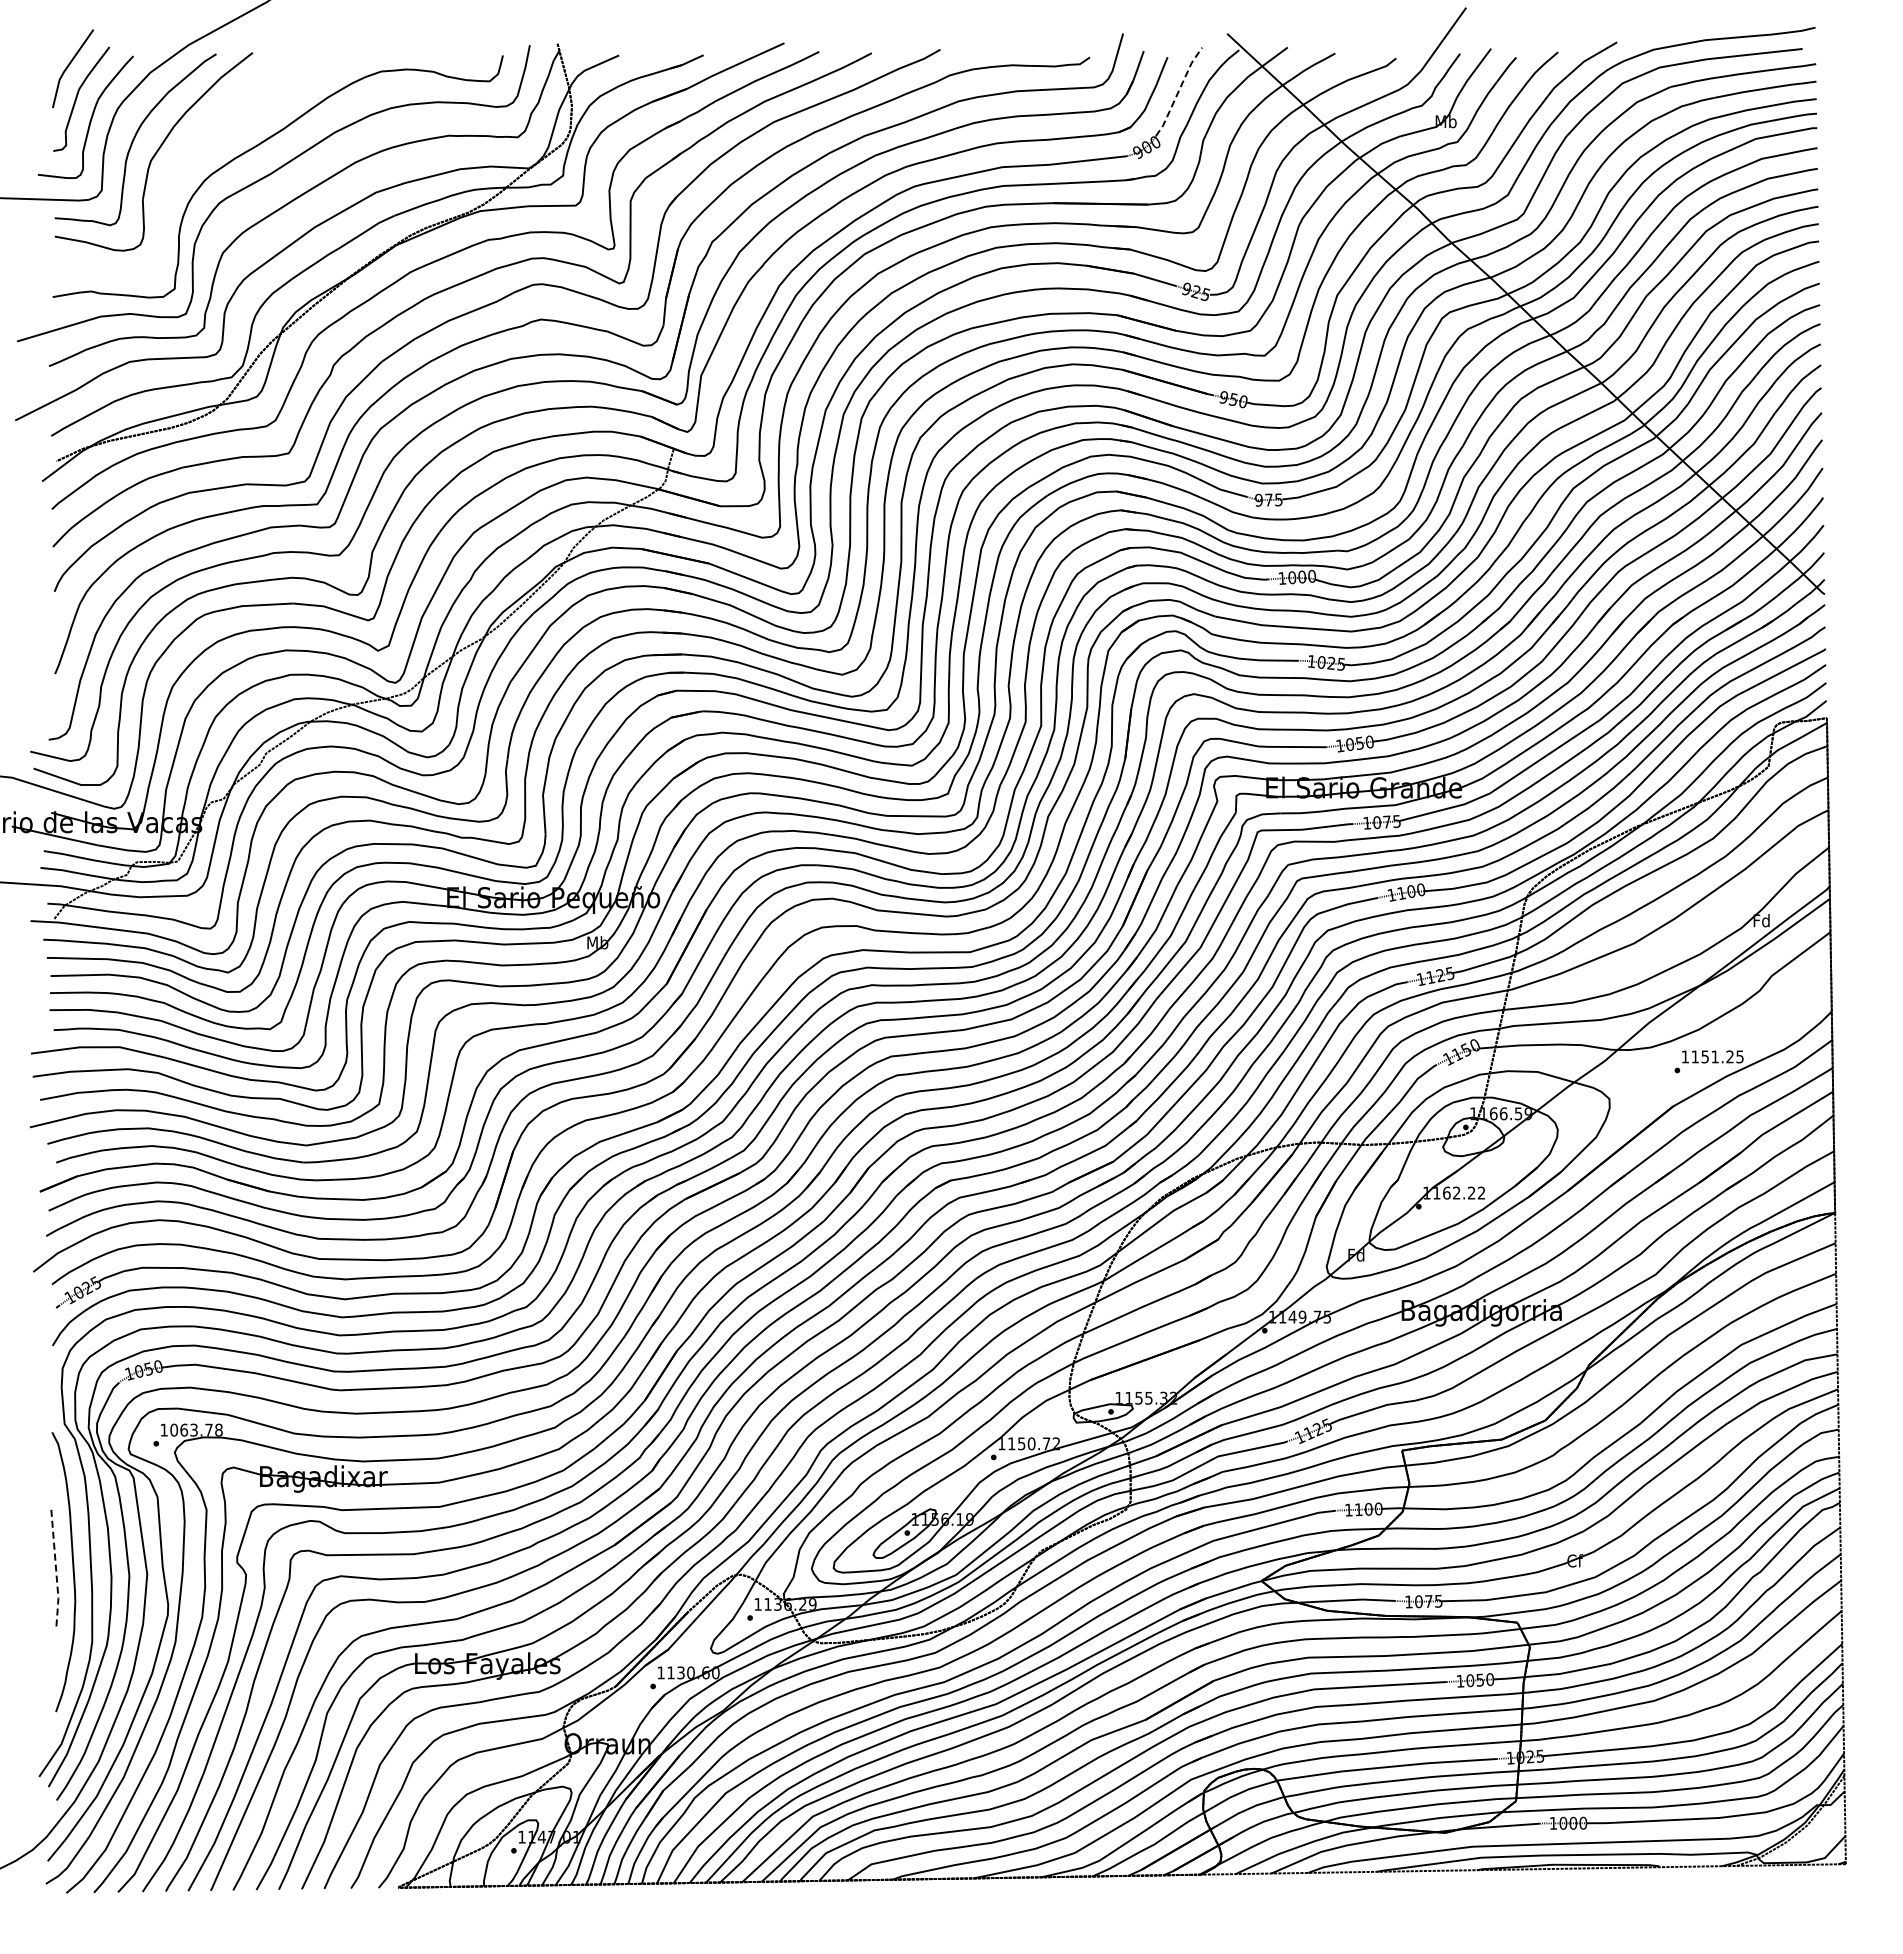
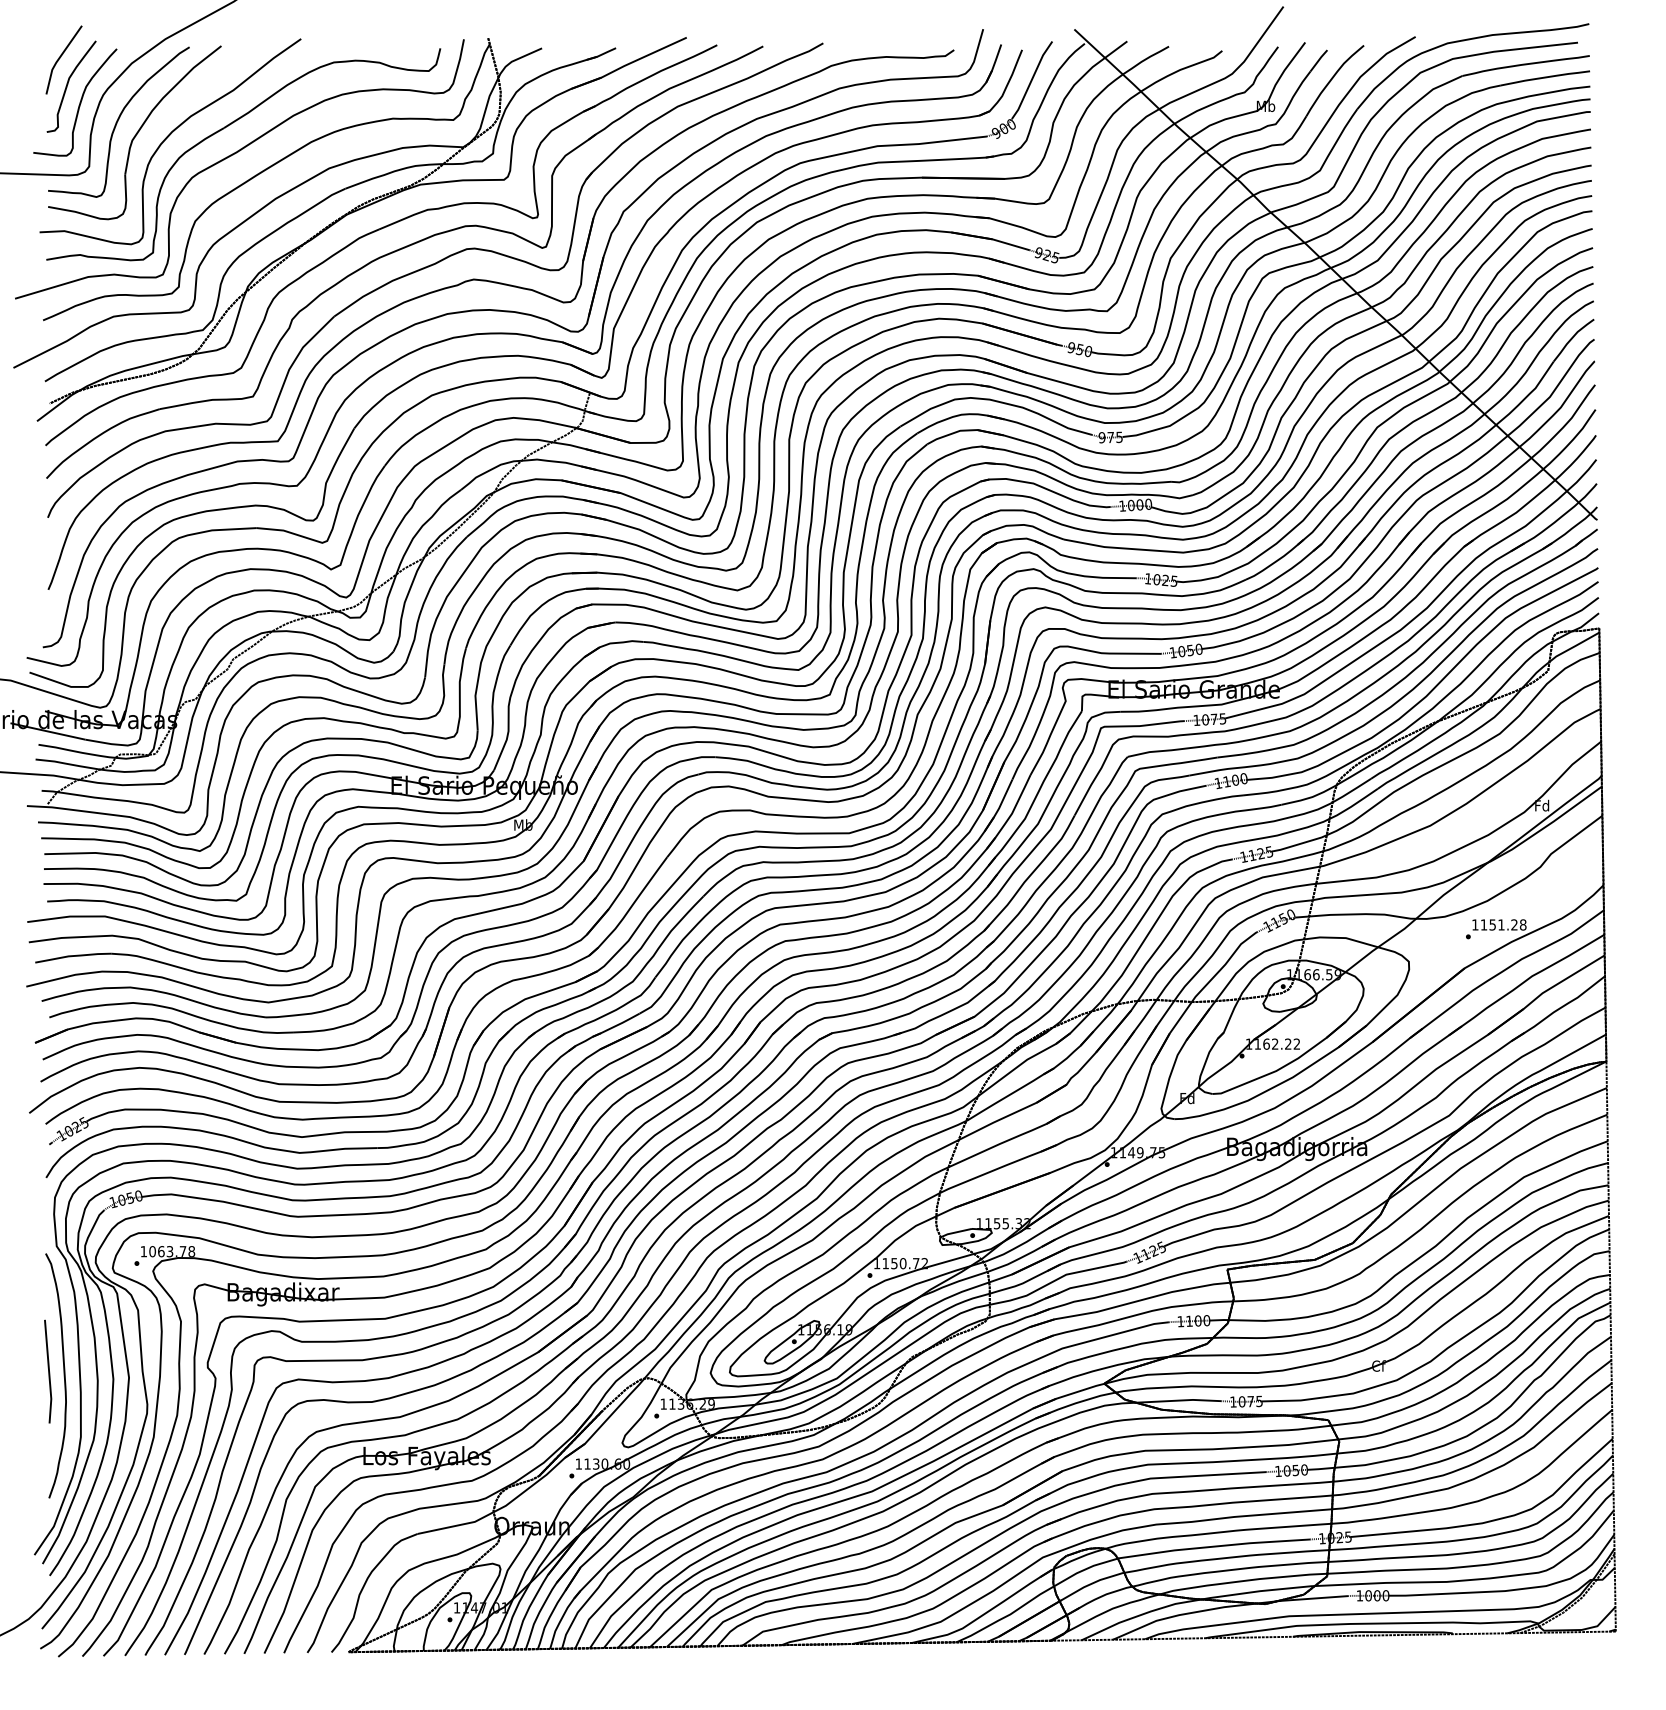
line: (1178, 91) -> (1031, 79), dashed -> solid
curve: (189, 160) -> (166, 140), added
text: (1739, 1056) -> (1522, 924), 1151.25 -> 1151.28
line: (55, 1567) -> (48, 1371), dashed -> solid

